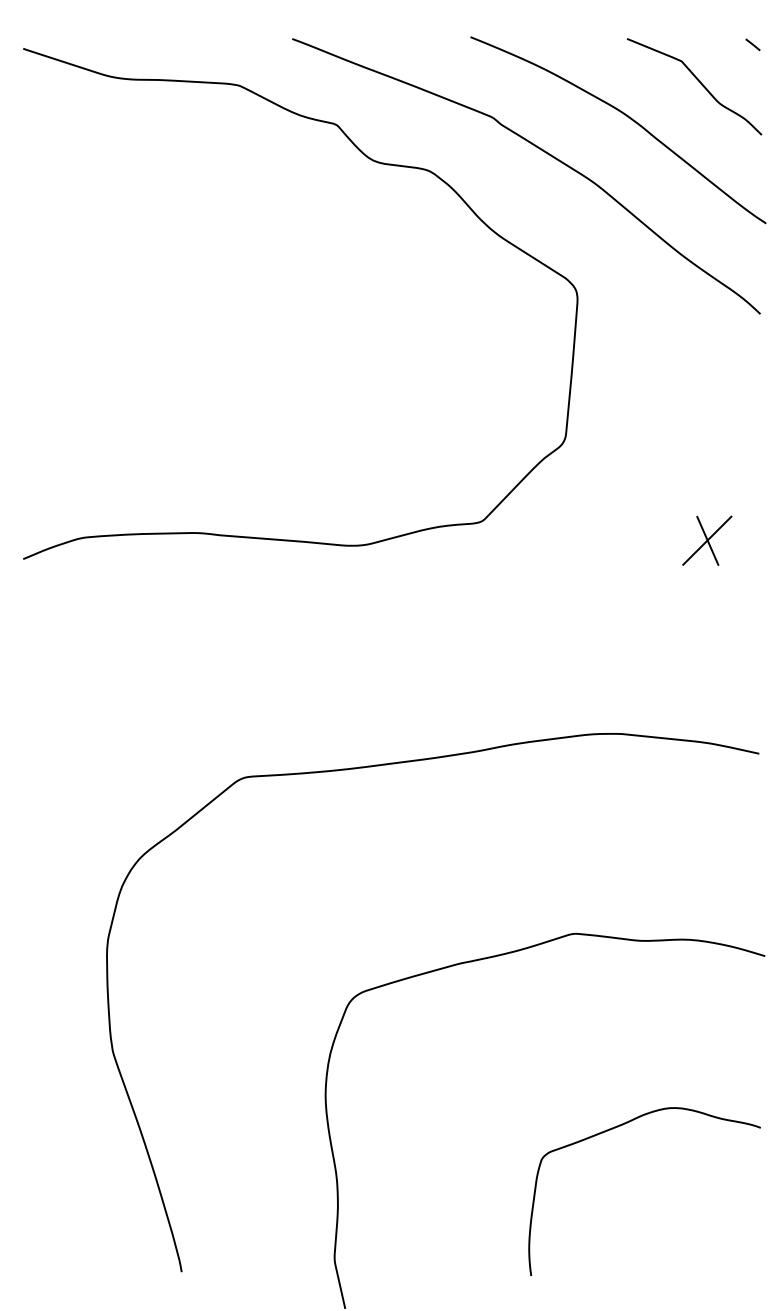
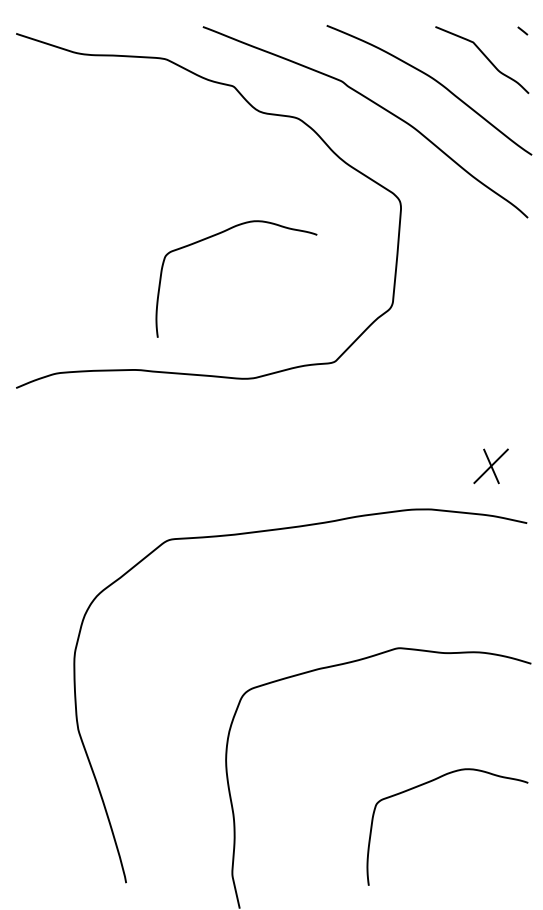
curve: (313, 339) -> (217, 235), added
part: (706, 540) -> (490, 466), moved

